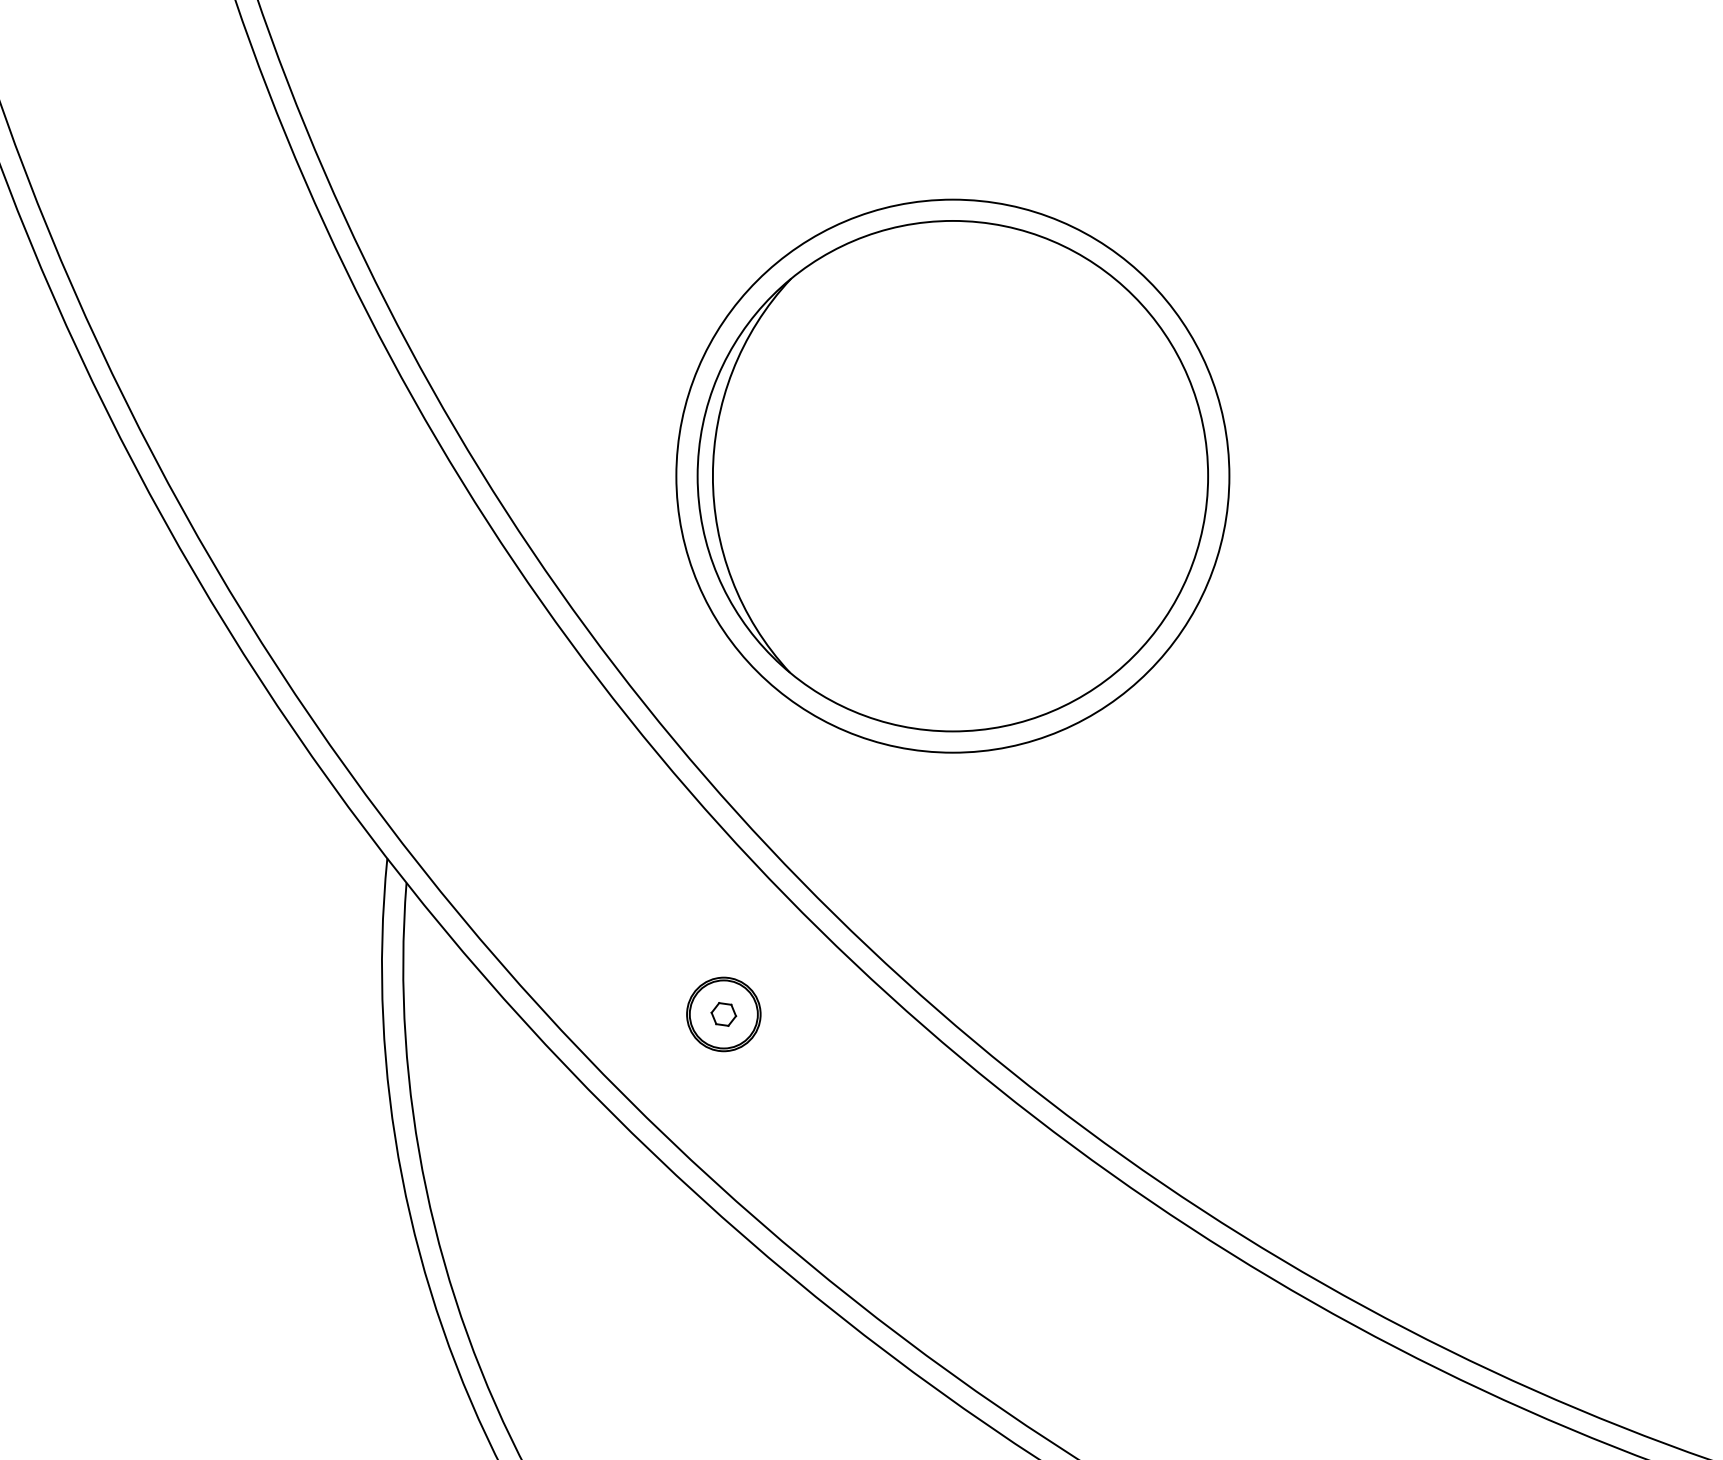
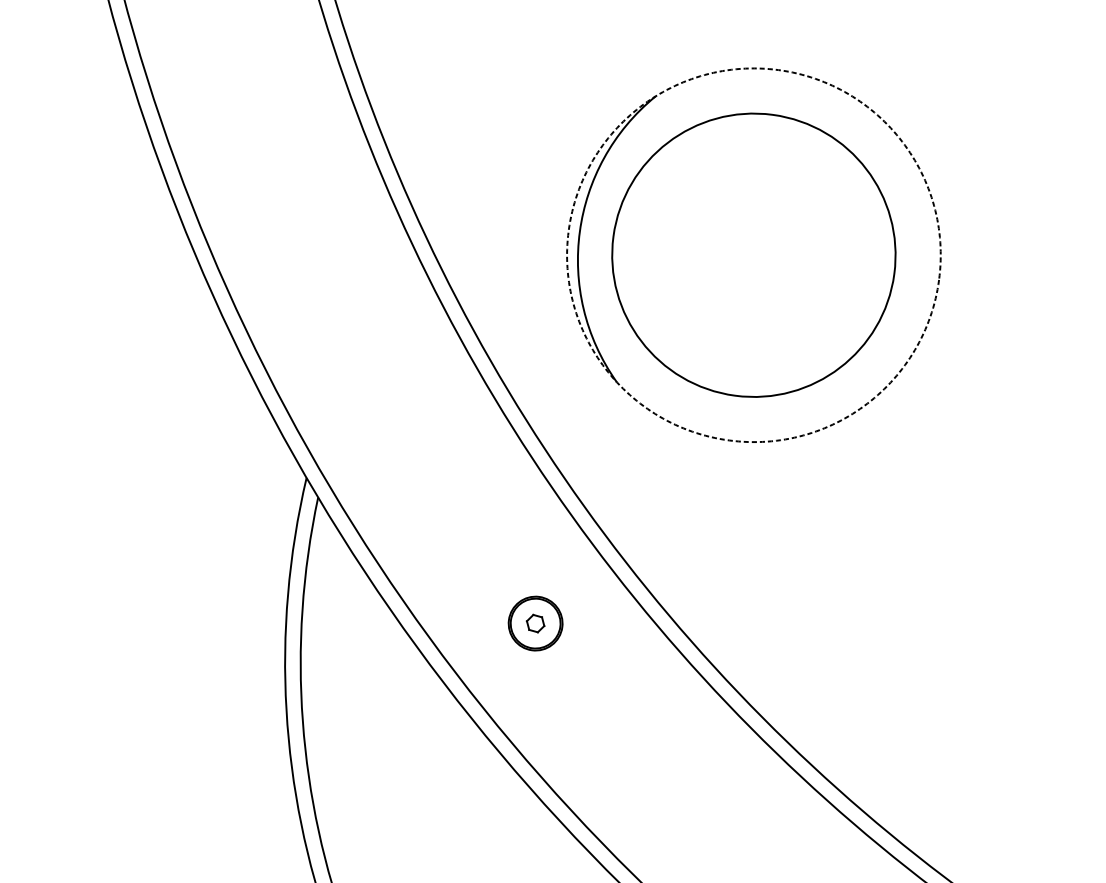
circle: (952, 475) -> (753, 254), size x0.7
circle: (952, 475) -> (753, 254), solid -> dashed

